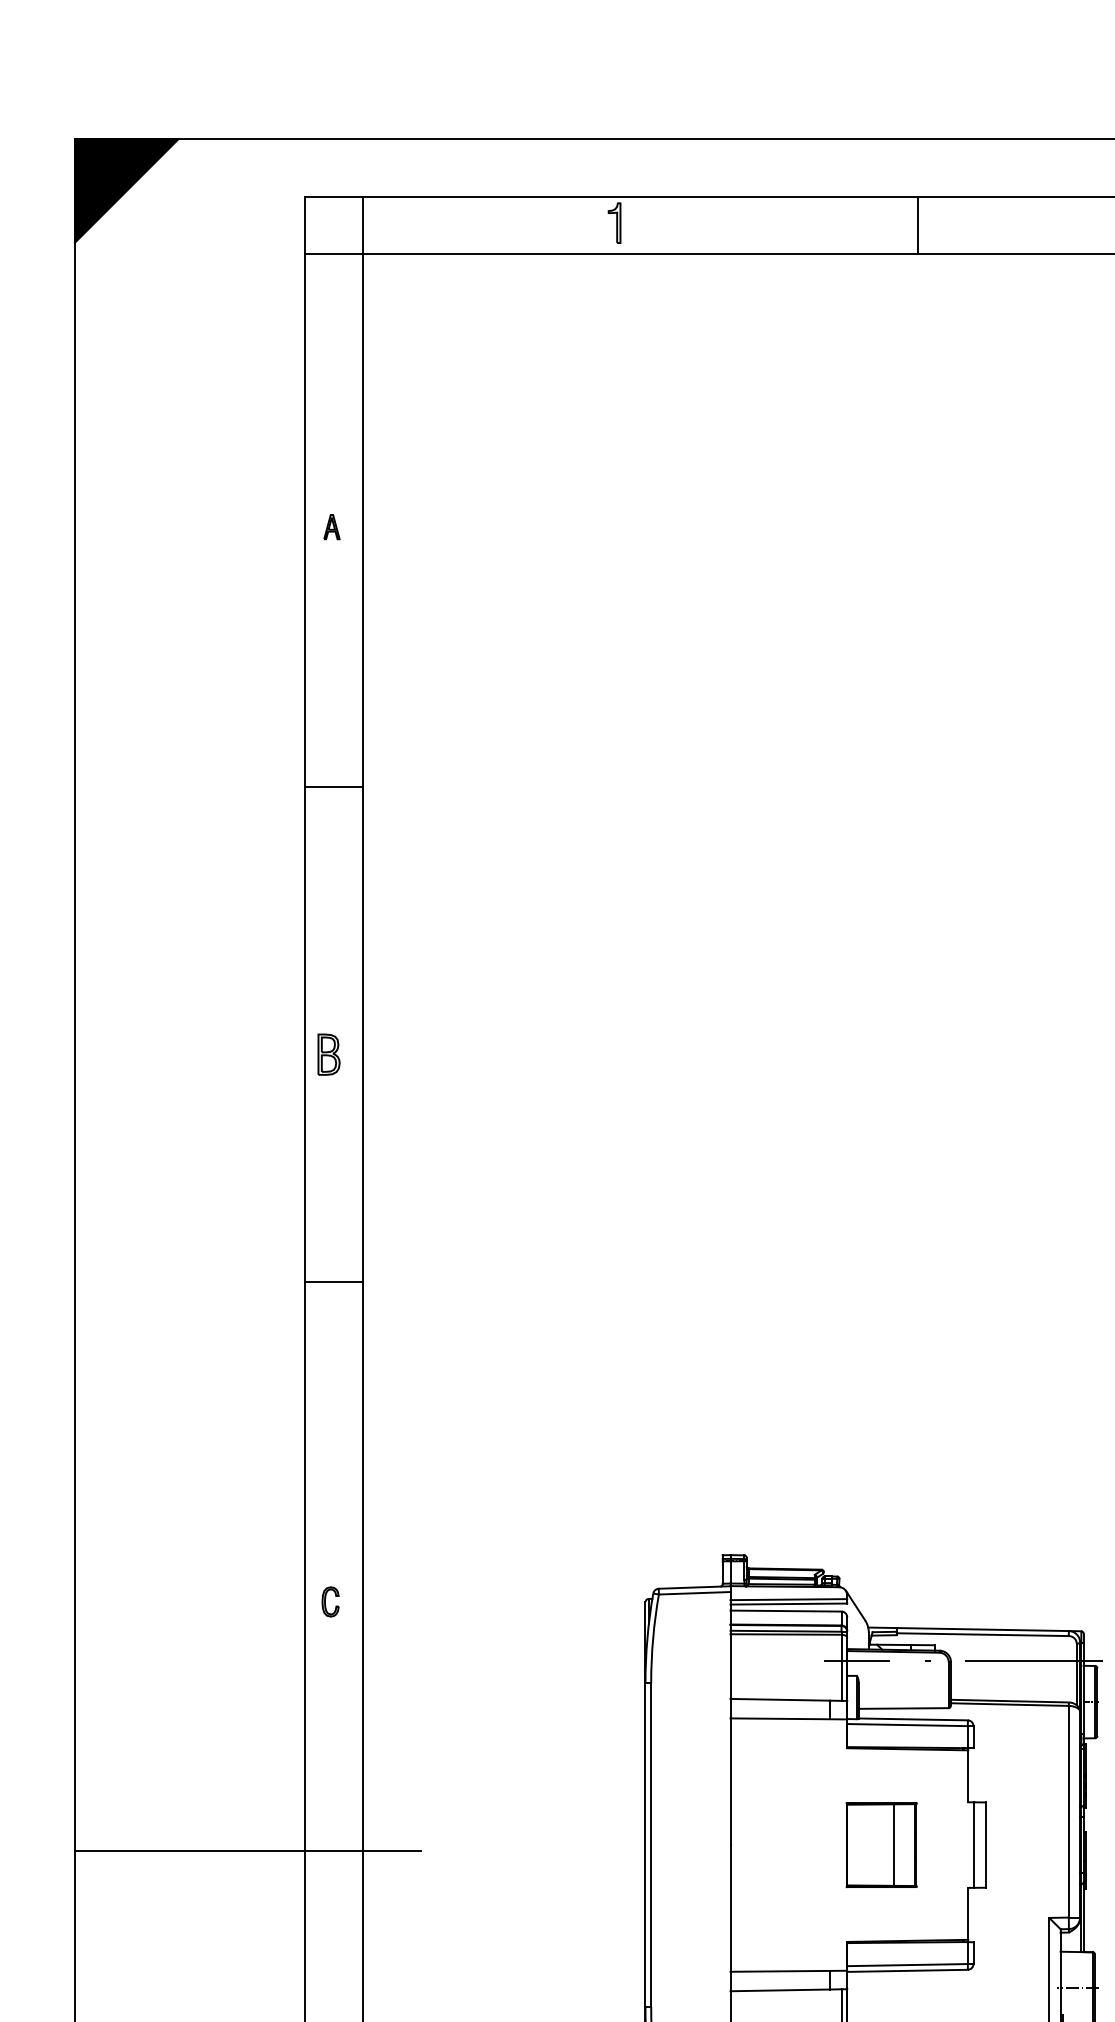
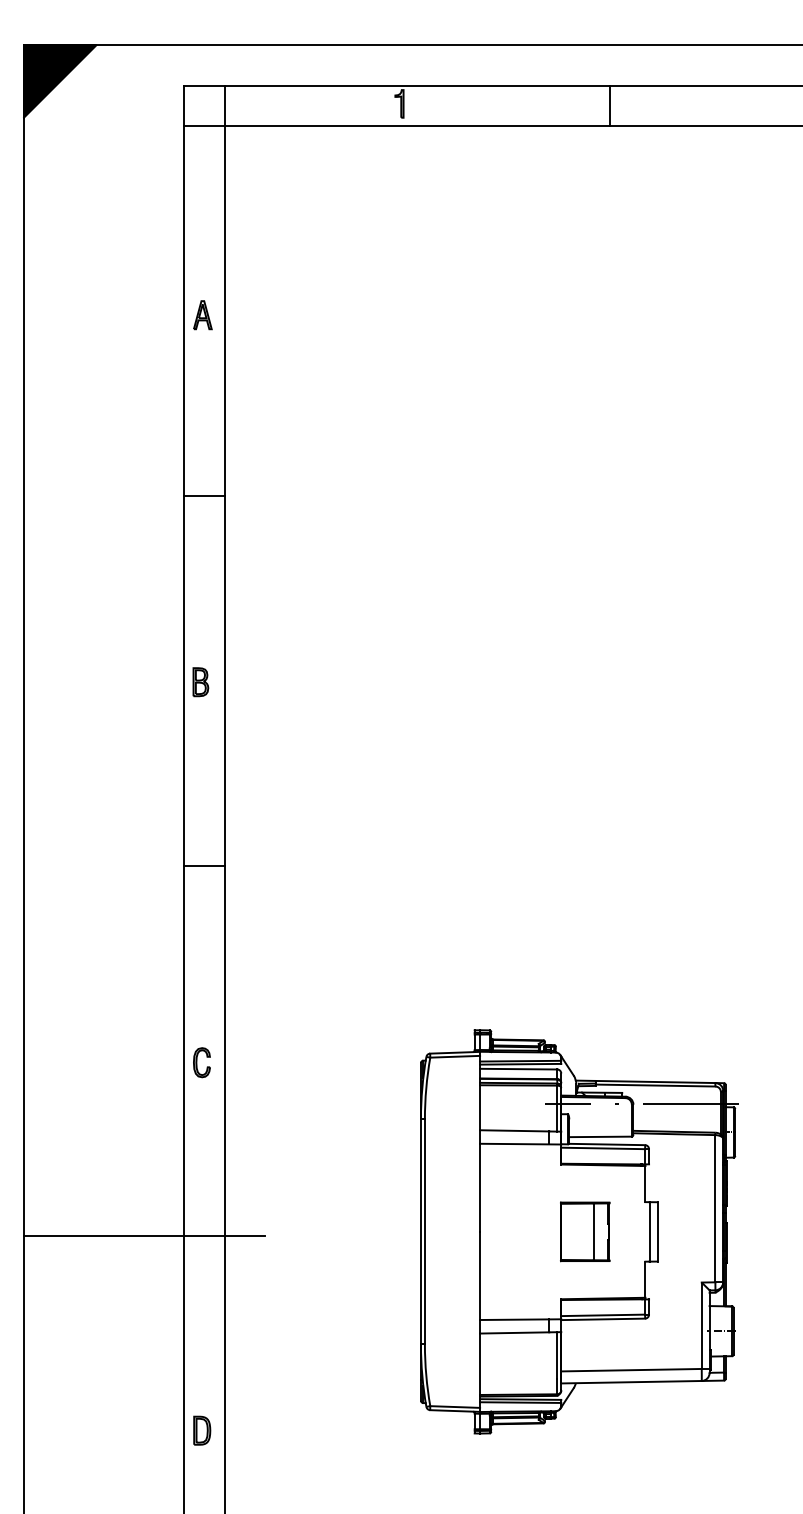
part: (331, 527) -> (202, 315), size x1.67
line: (334, 1280) -> (204, 865), moved
part: (329, 1601) -> (201, 1062), size x1.43

